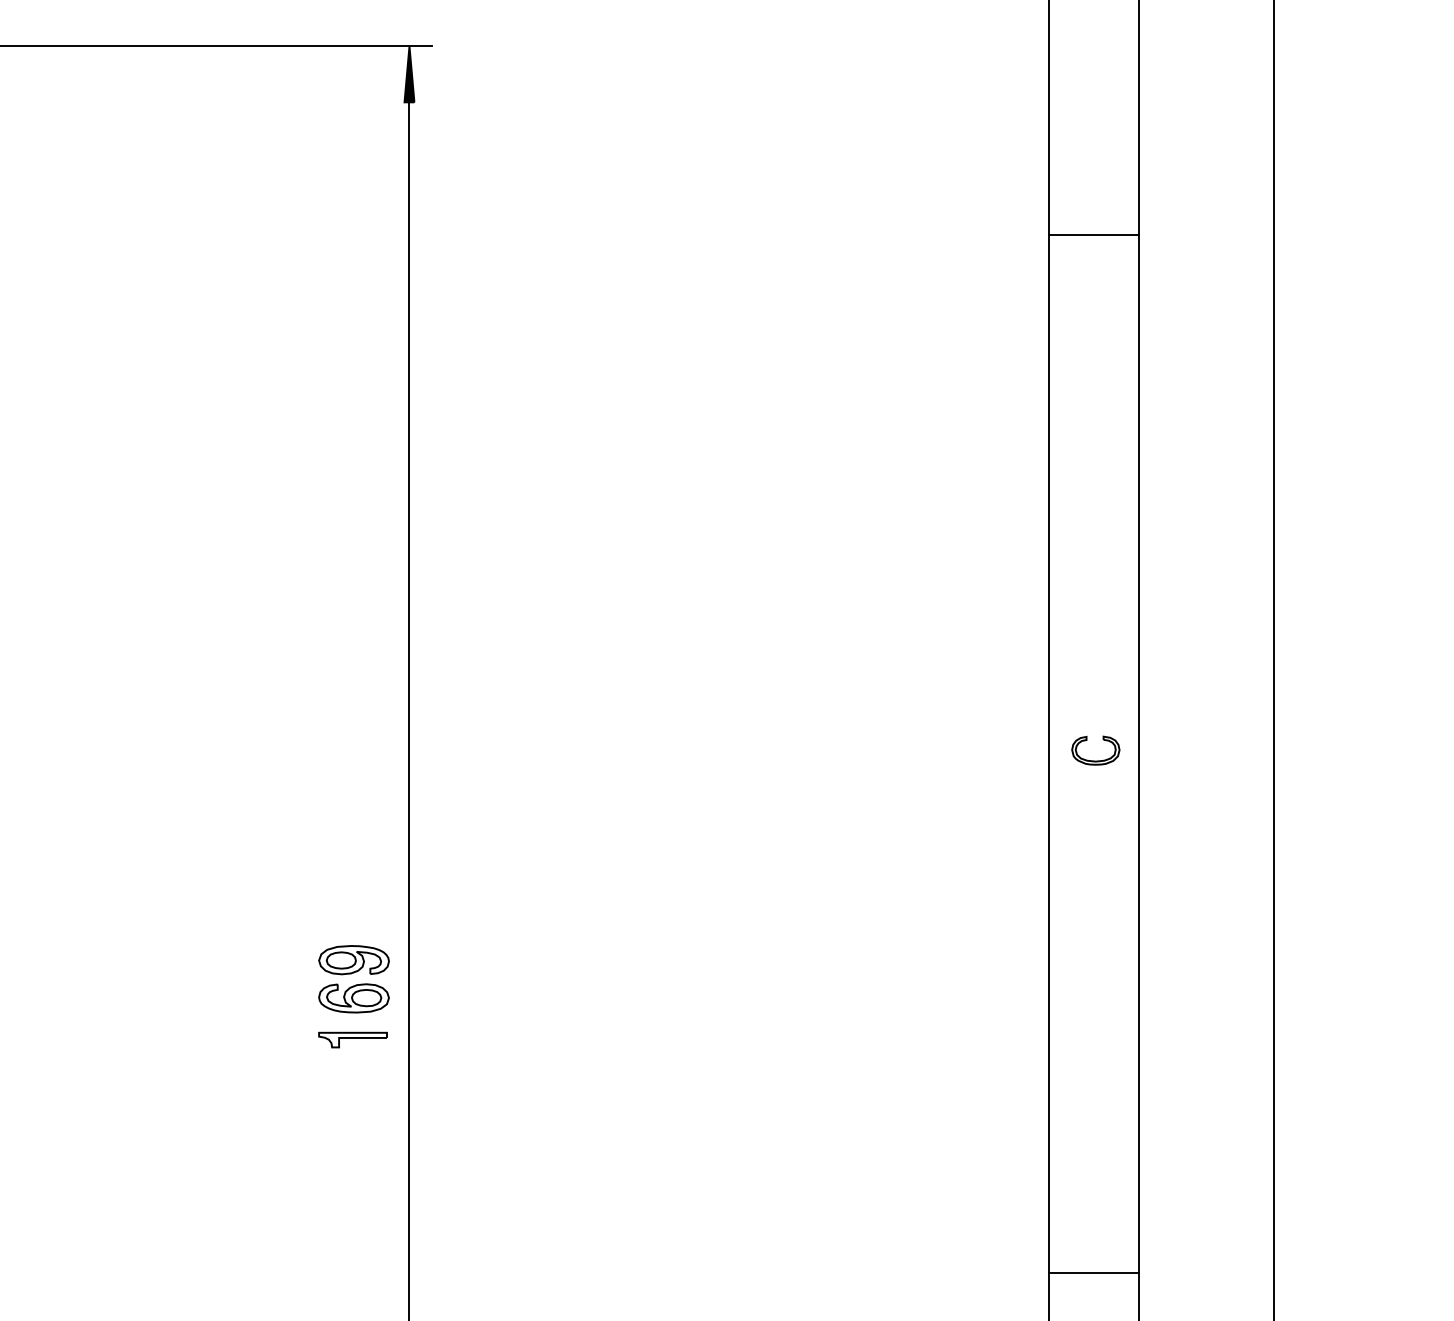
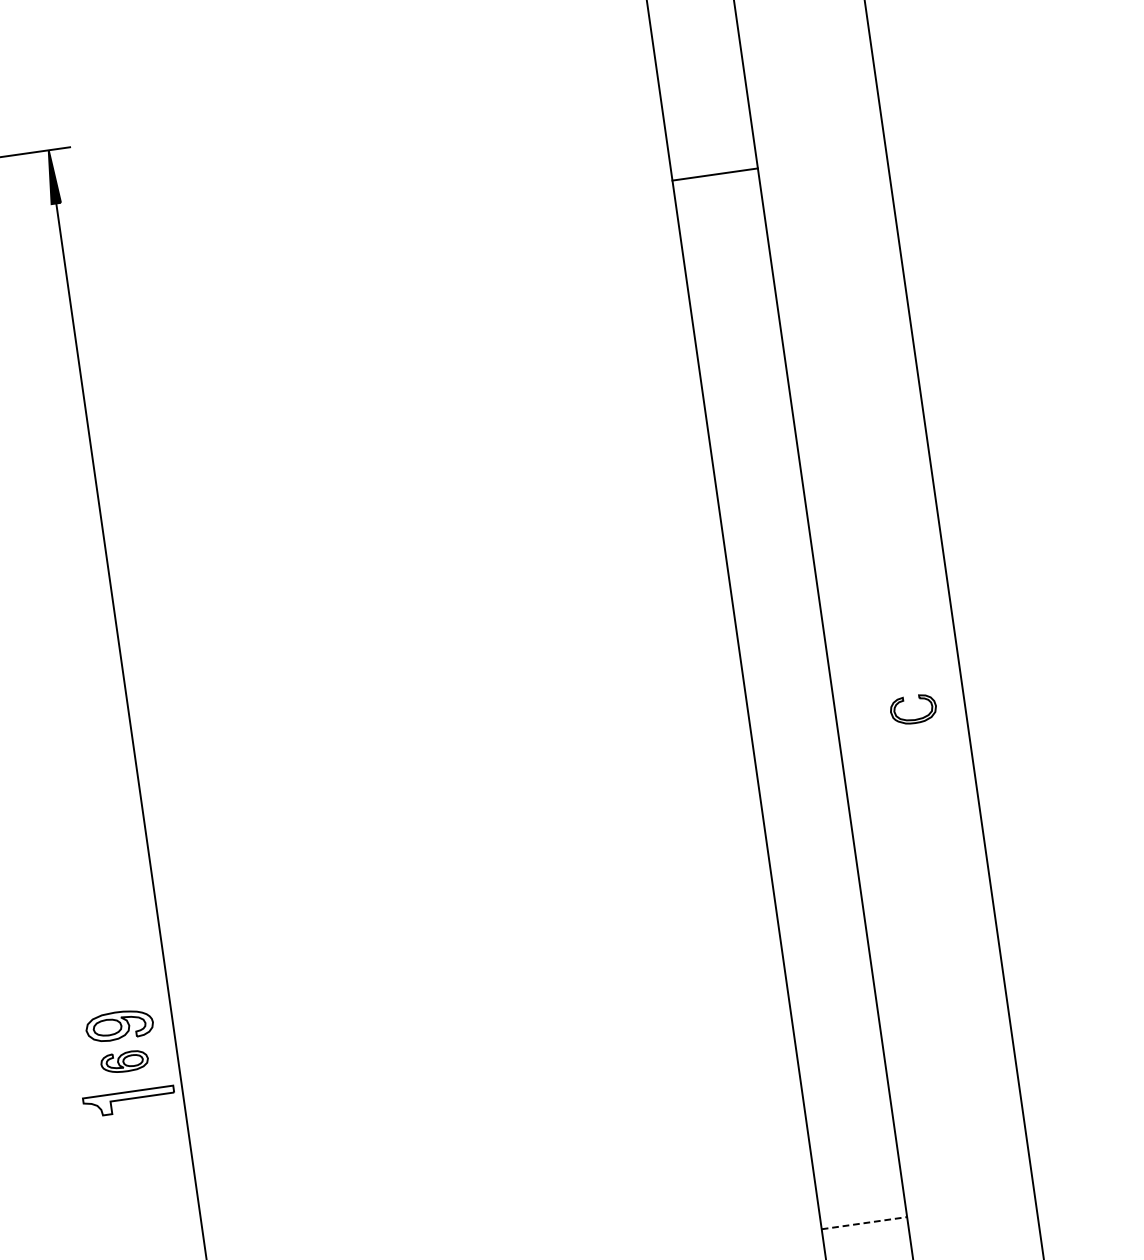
line: (1093, 235) -> (715, 174), moved
part: (1095, 760) -> (914, 719), moved
part: (353, 998) -> (124, 1062), size x0.7
part: (352, 1039) -> (128, 1101), size x1.4
line: (1093, 1273) -> (864, 1223), solid -> dashed

